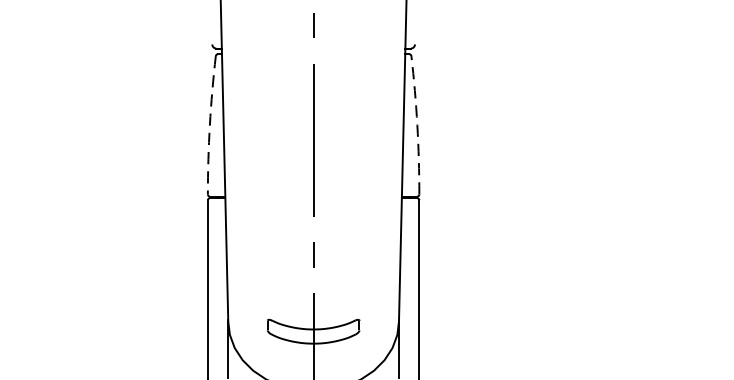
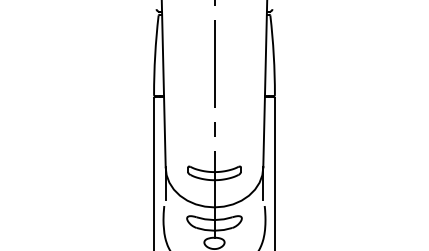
arc: (210, 125) -> (155, 55), dashed -> solid
arc: (416, 125) -> (273, 55), dashed -> solid

